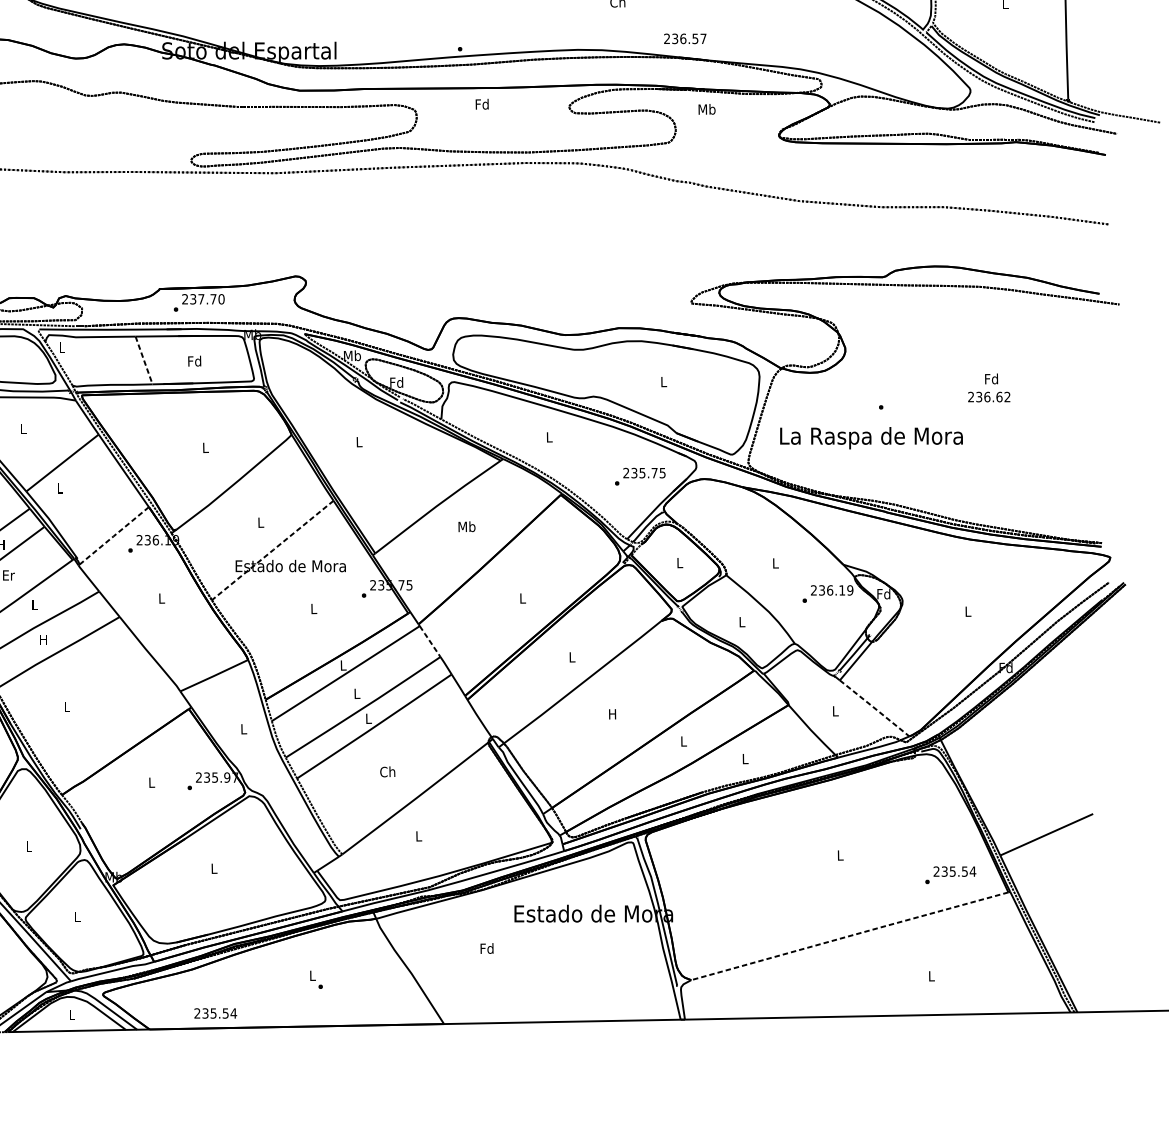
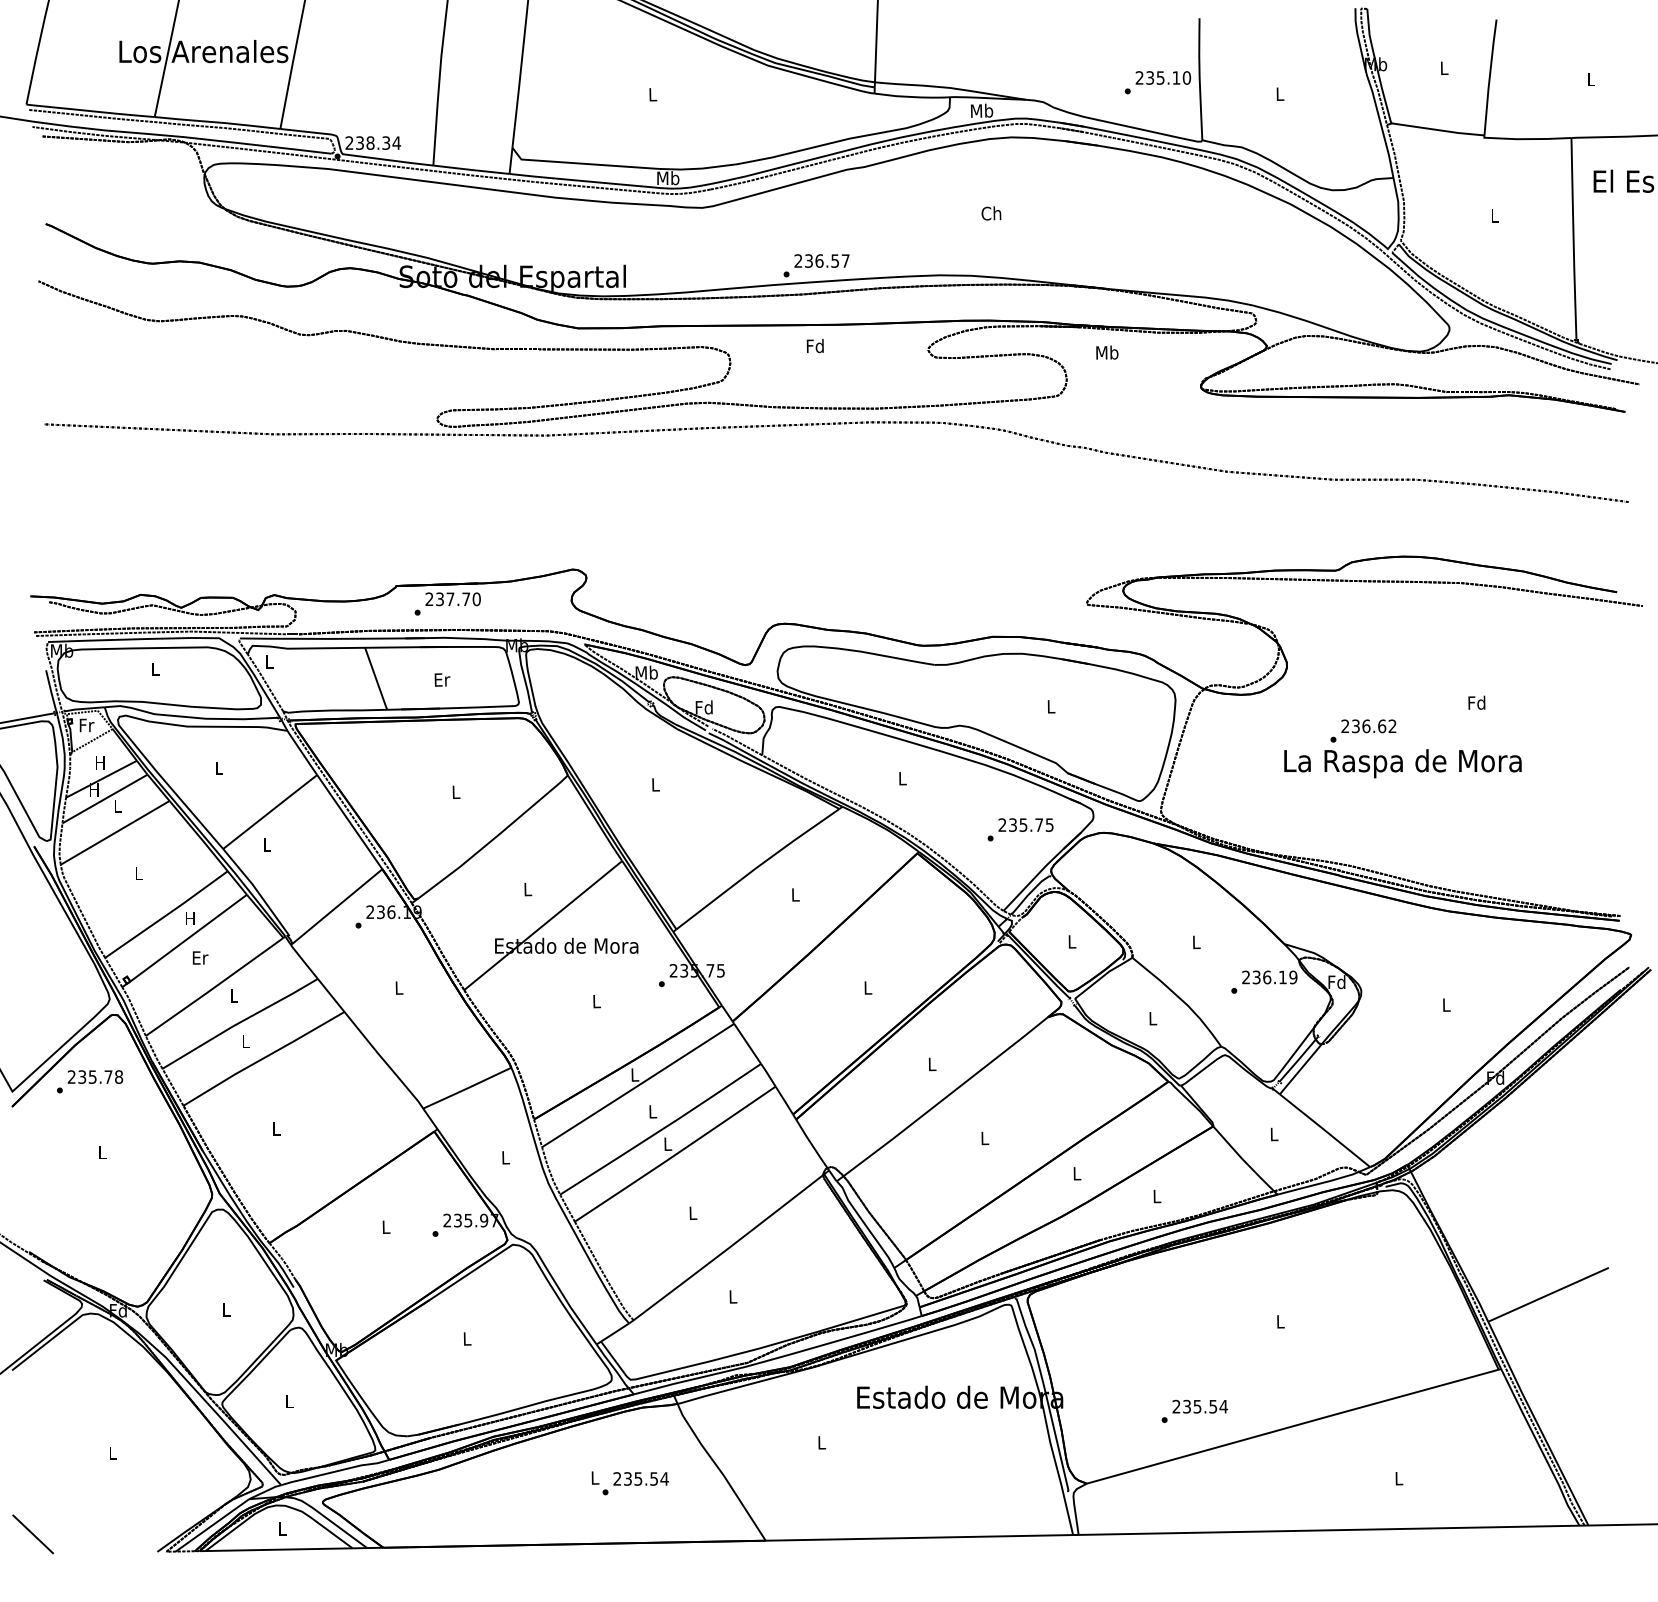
text: (684, 38) -> (821, 260), moved
line: (144, 360) -> (376, 678), dashed -> solid
text: (194, 361) -> (441, 679), Fd -> Er
text: (988, 397) -> (1368, 726), moved
text: (871, 438) -> (1402, 763), moved
text: (466, 526) -> (795, 894), Mb -> L
line: (113, 536) -> (336, 907), dashed -> solid
line: (272, 550) -> (543, 925), dashed -> solid
text: (43, 639) -> (245, 1041), H -> L
line: (430, 641) -> (747, 1043), dashed -> solid
line: (874, 708) -> (1324, 1130), dashed -> solid
text: (612, 714) -> (984, 1138), H -> L
text: (387, 772) -> (692, 1213), Ch -> L
text: (950, 874) -> (1194, 1410), moved
line: (850, 936) -> (1293, 1426), dashed -> solid
text: (486, 948) -> (821, 1442), Fd -> L
text: (215, 1013) -> (640, 1478), moved

